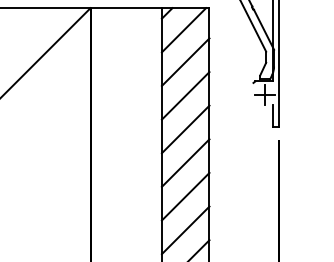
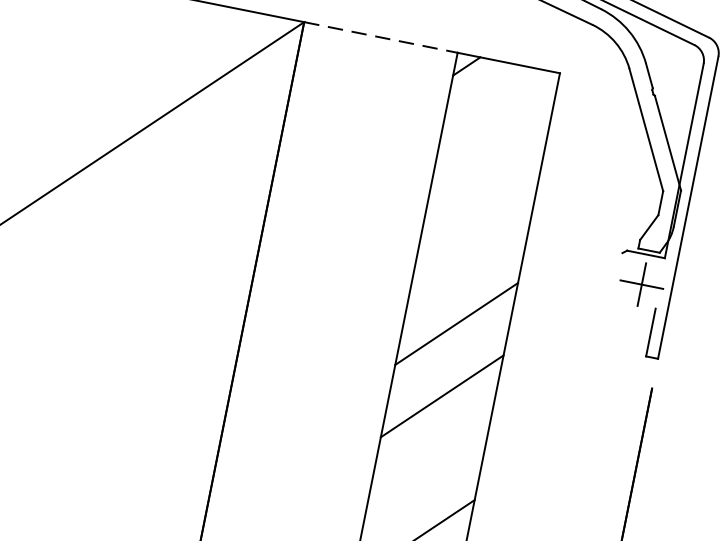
line: (126, 8) -> (381, 38), solid -> dashed
line: (183, 30) -> (494, 110), removed
line: (185, 61) -> (485, 177), removed
line: (185, 95) -> (470, 250), removed
line: (185, 196) -> (427, 468), removed

